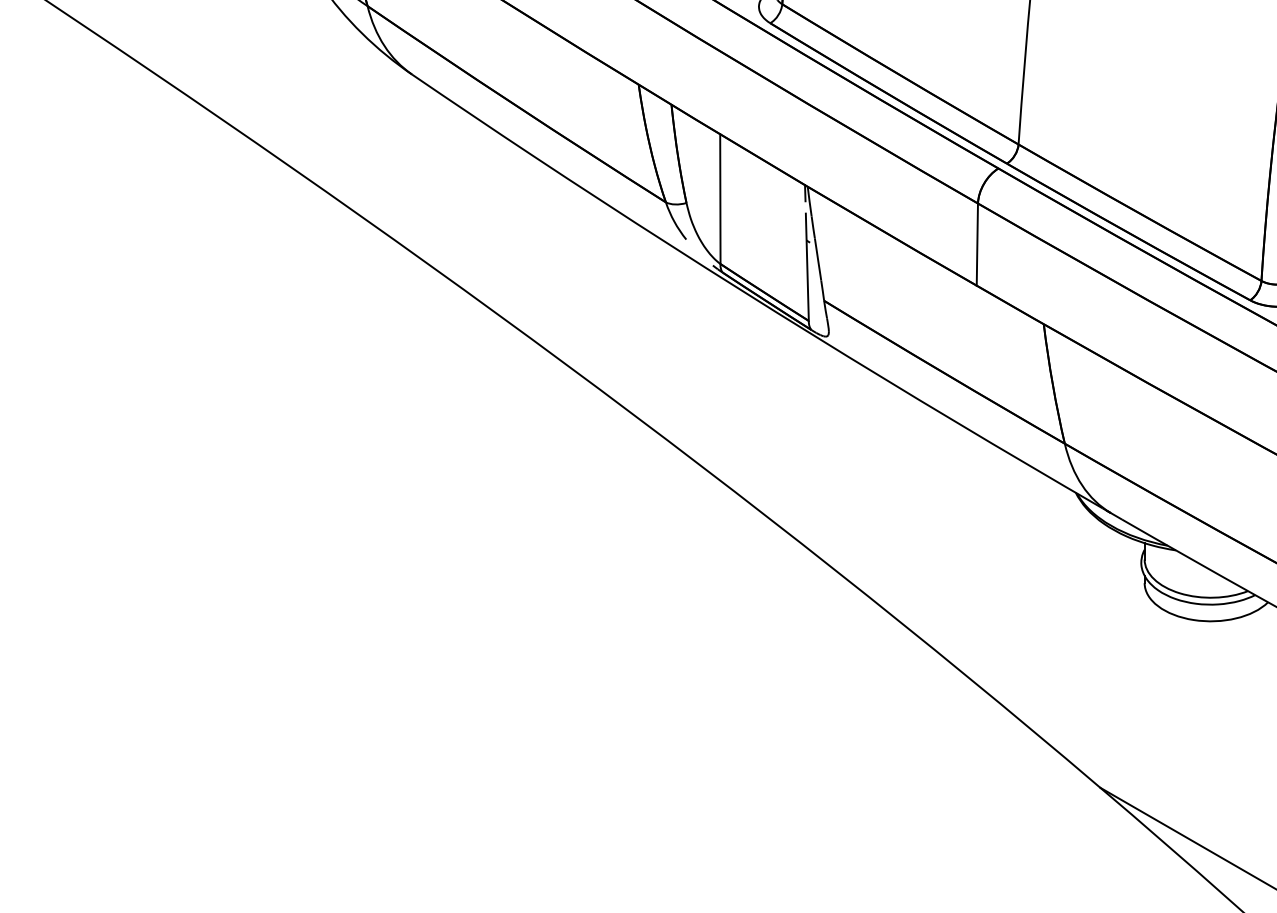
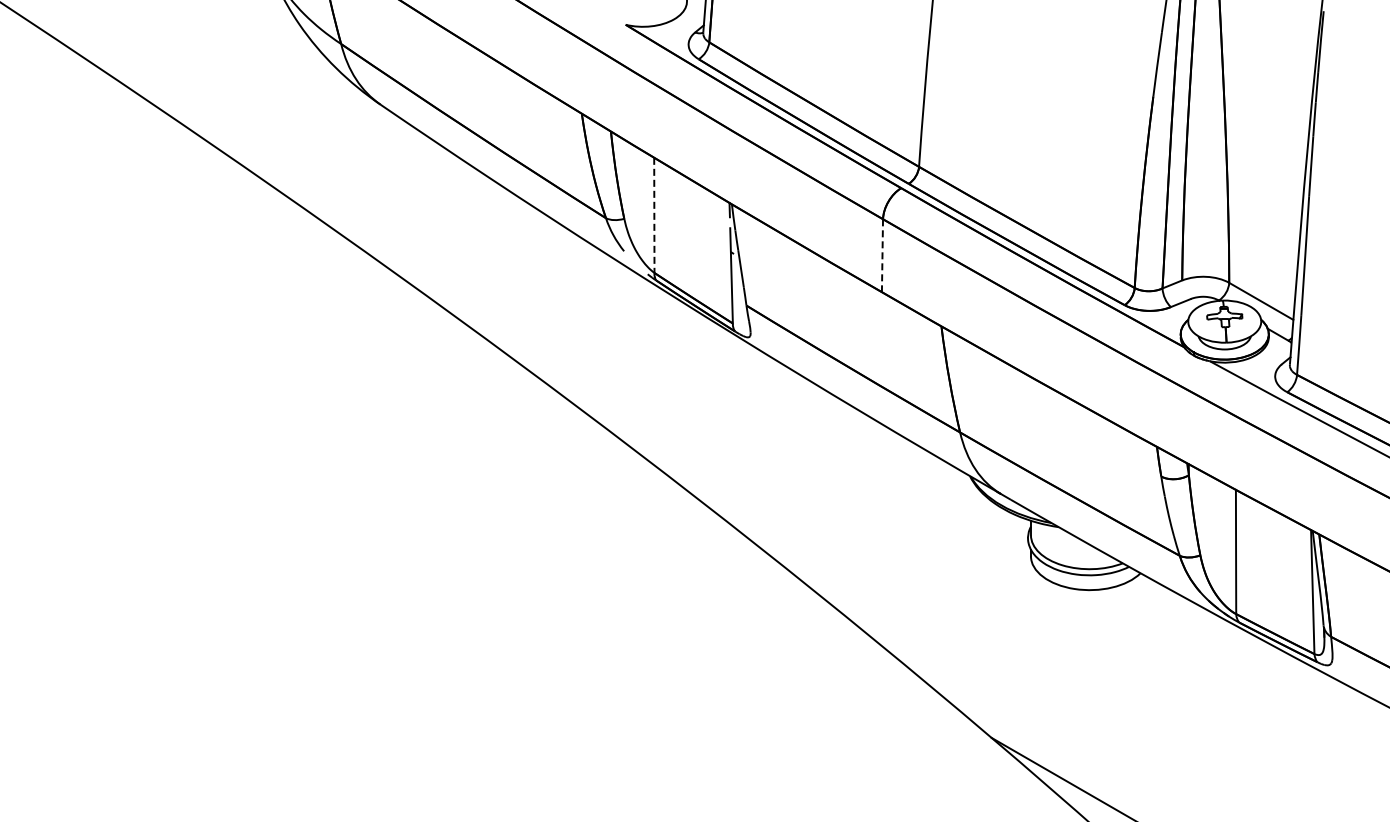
line: (720, 199) -> (654, 215), solid -> dashed
line: (977, 245) -> (882, 256), solid -> dashed

